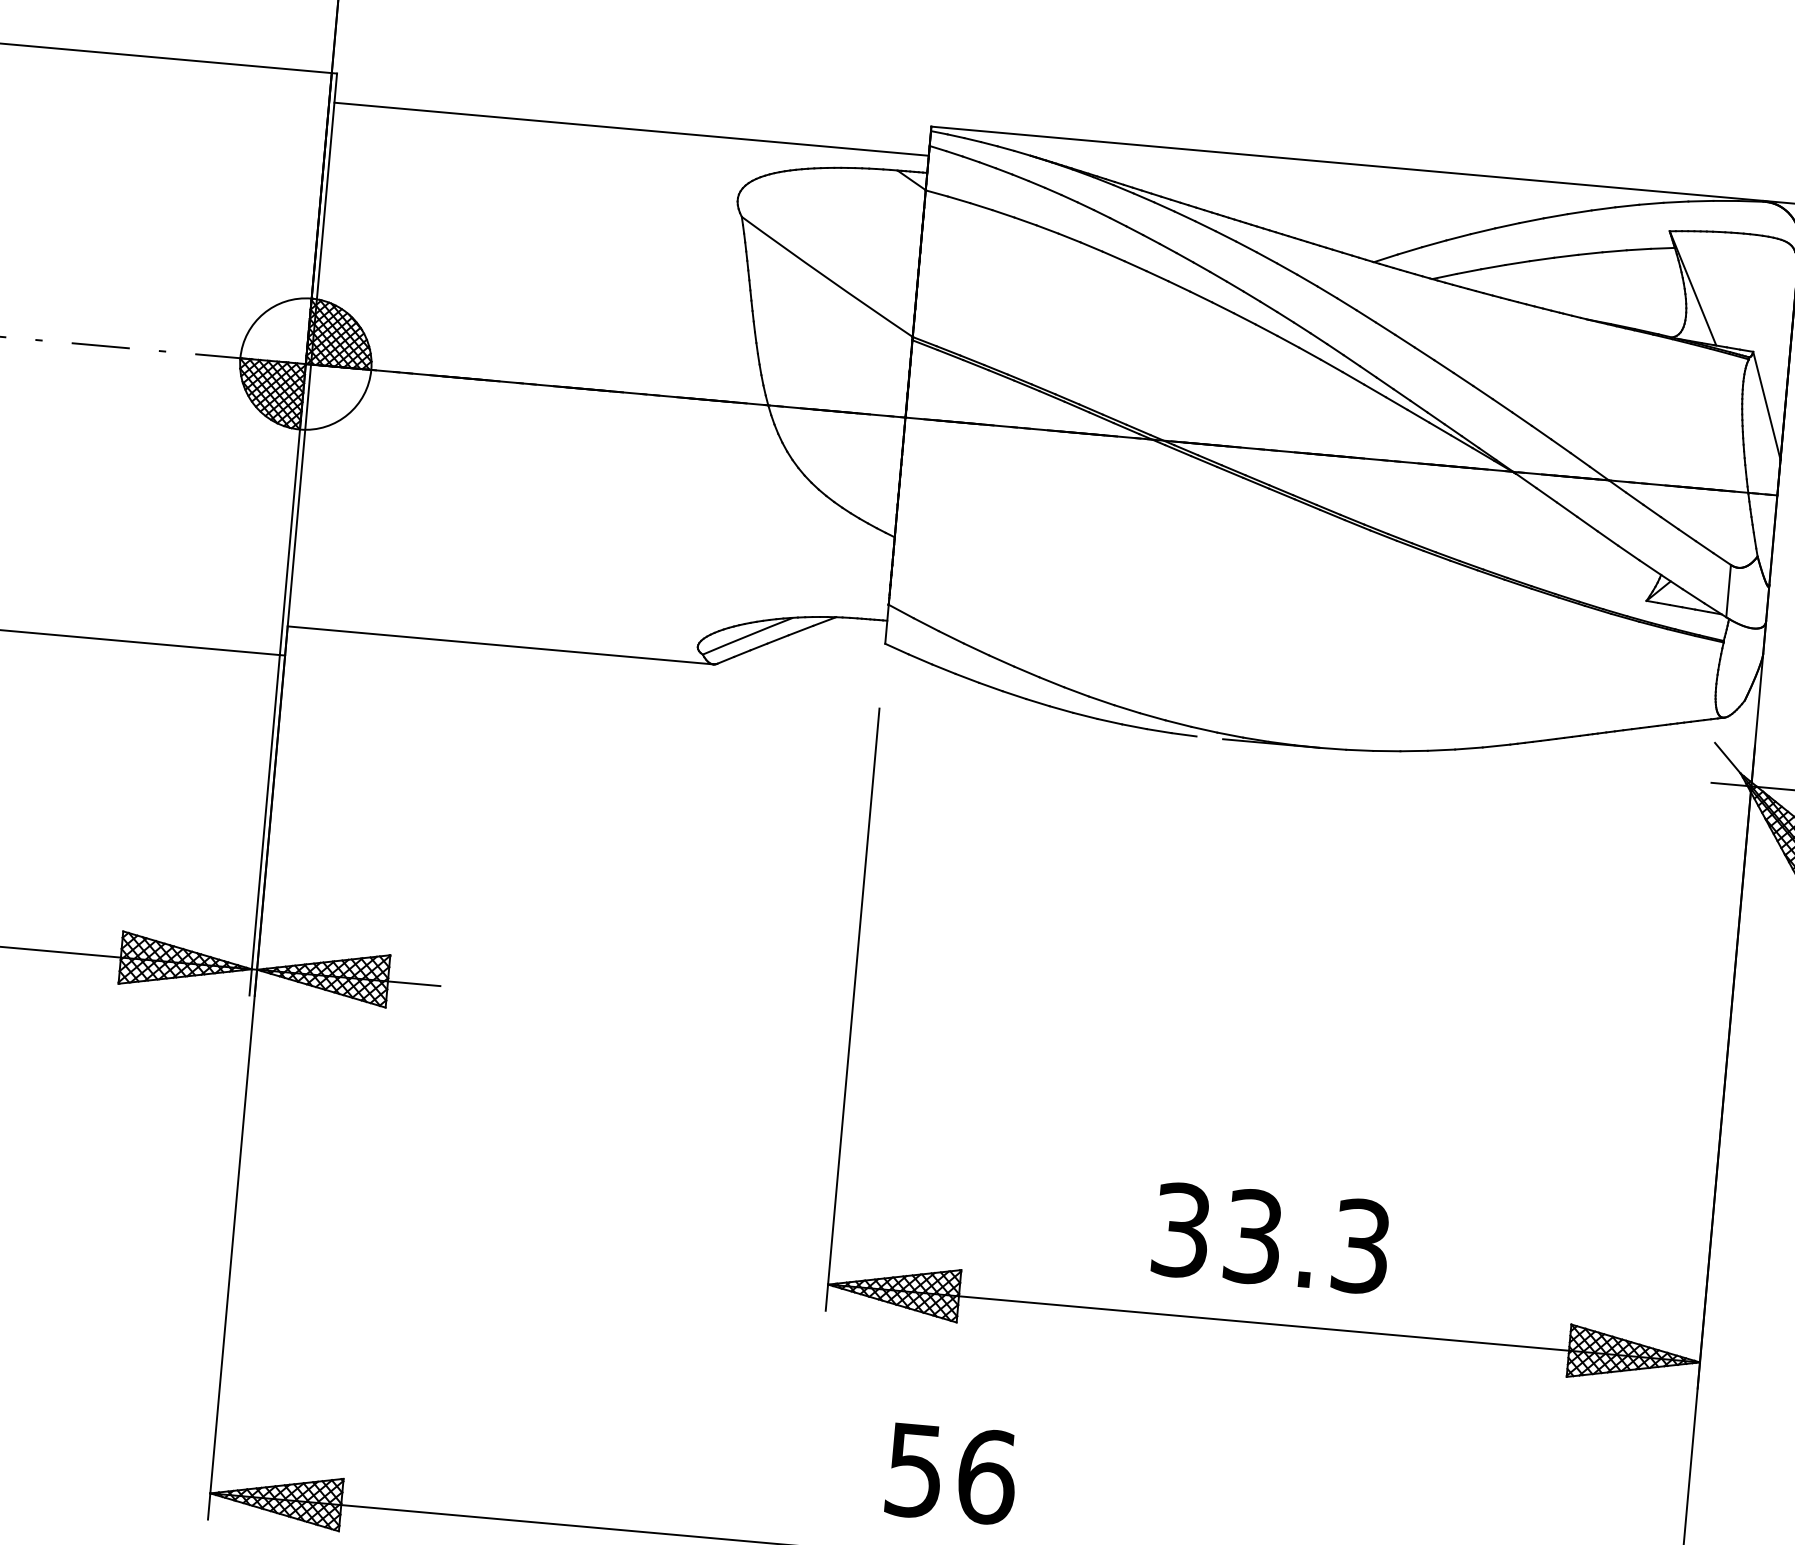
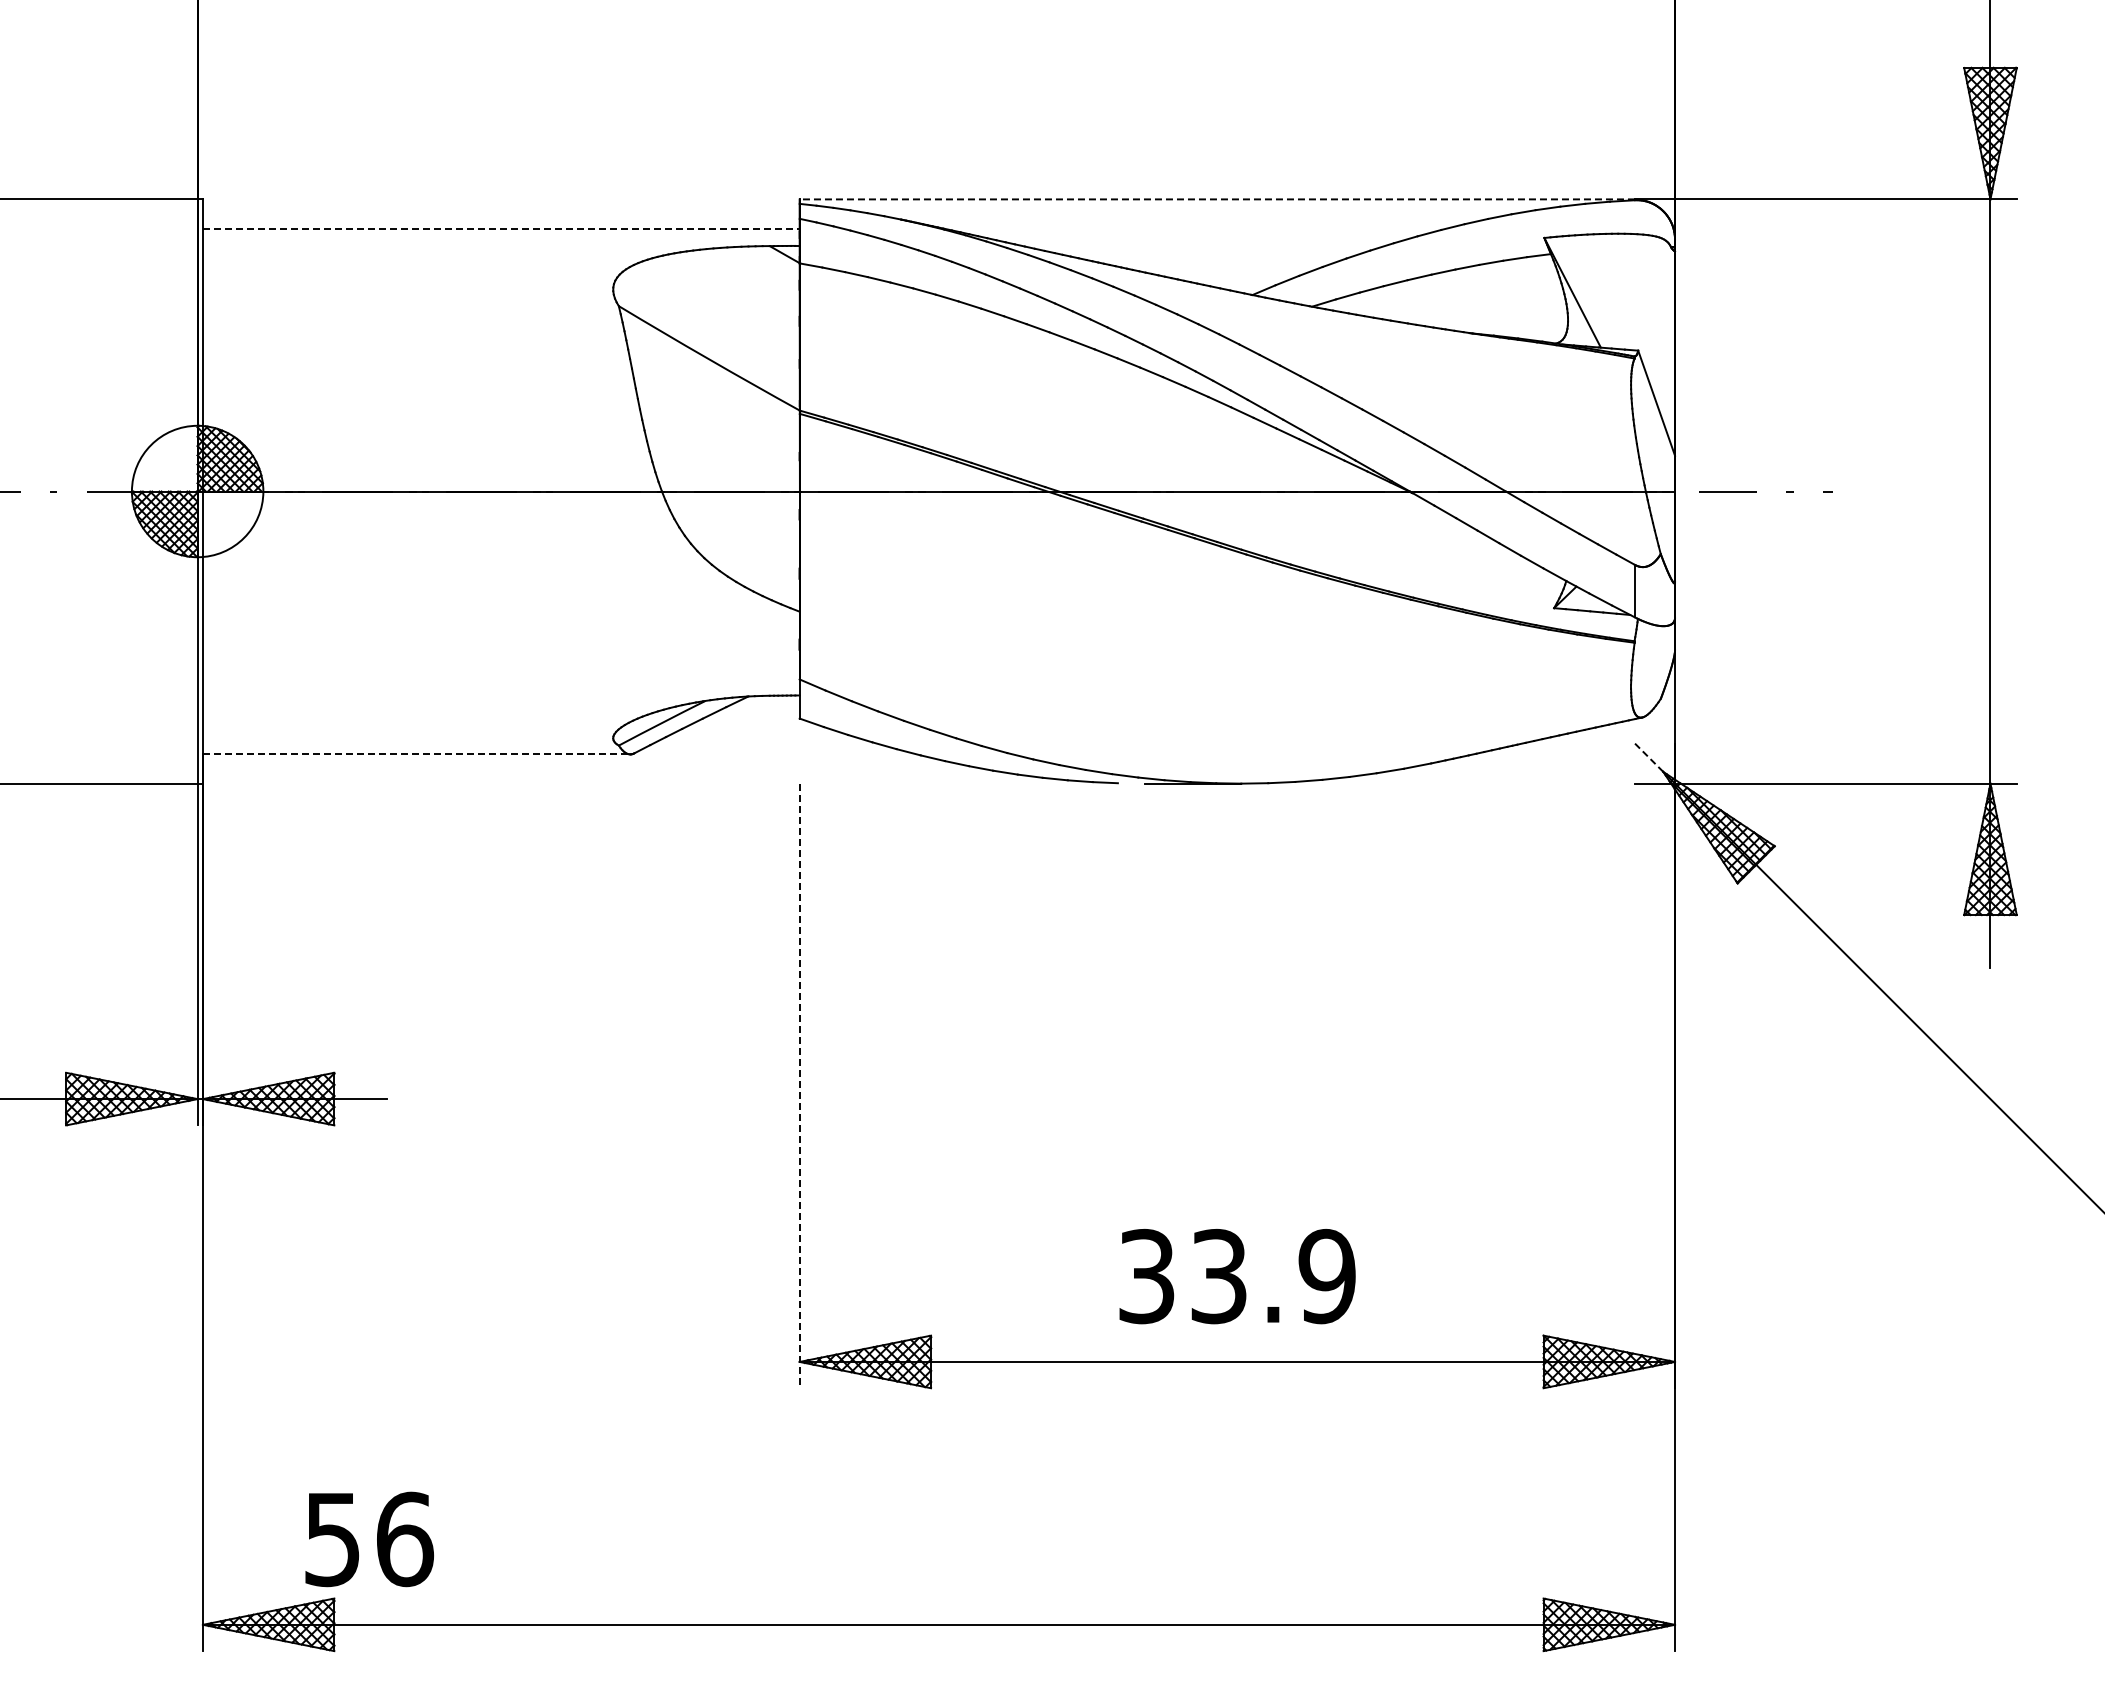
line: (631, 129) -> (501, 228), solid -> dashed
line: (1347, 163) -> (1217, 199), solid -> dashed
line: (500, 645) -> (416, 754), solid -> dashed
line: (1727, 757) -> (1648, 757), solid -> dashed
line: (852, 1010) -> (799, 1086), solid -> dashed
text: (1360, 1246) -> (1326, 1276), 33.3 -> 33.9
text: (951, 1473) -> (369, 1539), moved

